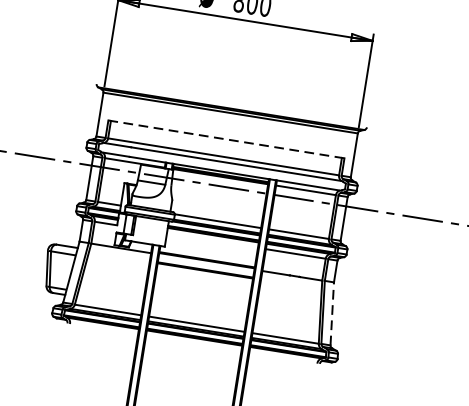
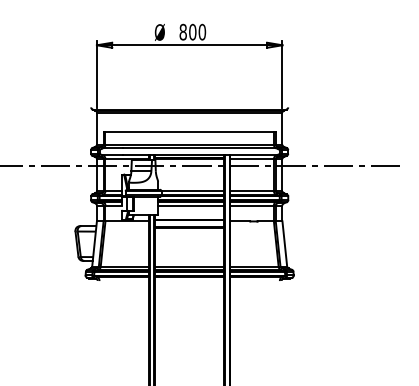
line: (227, 138) -> (190, 131), dashed -> solid
line: (212, 240) -> (191, 205), added
line: (331, 313) -> (284, 243), dashed -> solid

